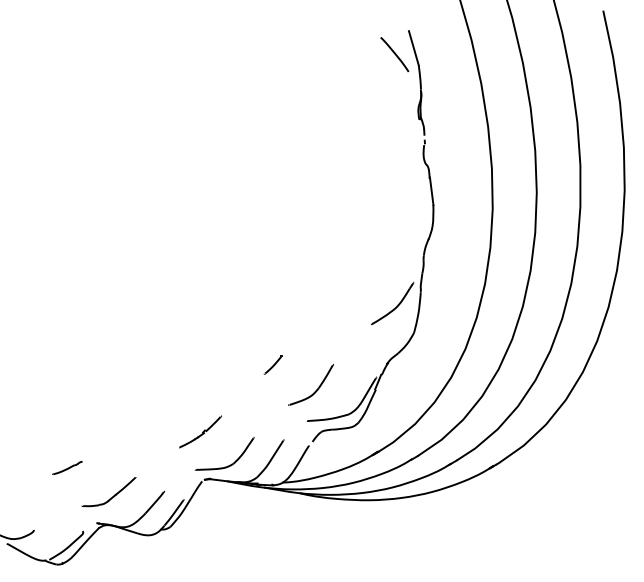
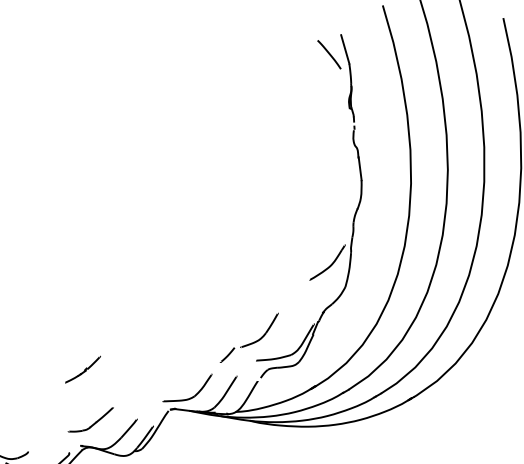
line: (273, 364) -> (228, 354), moved
part: (200, 431) -> (82, 369), moved
line: (68, 467) -> (57, 399), removed

